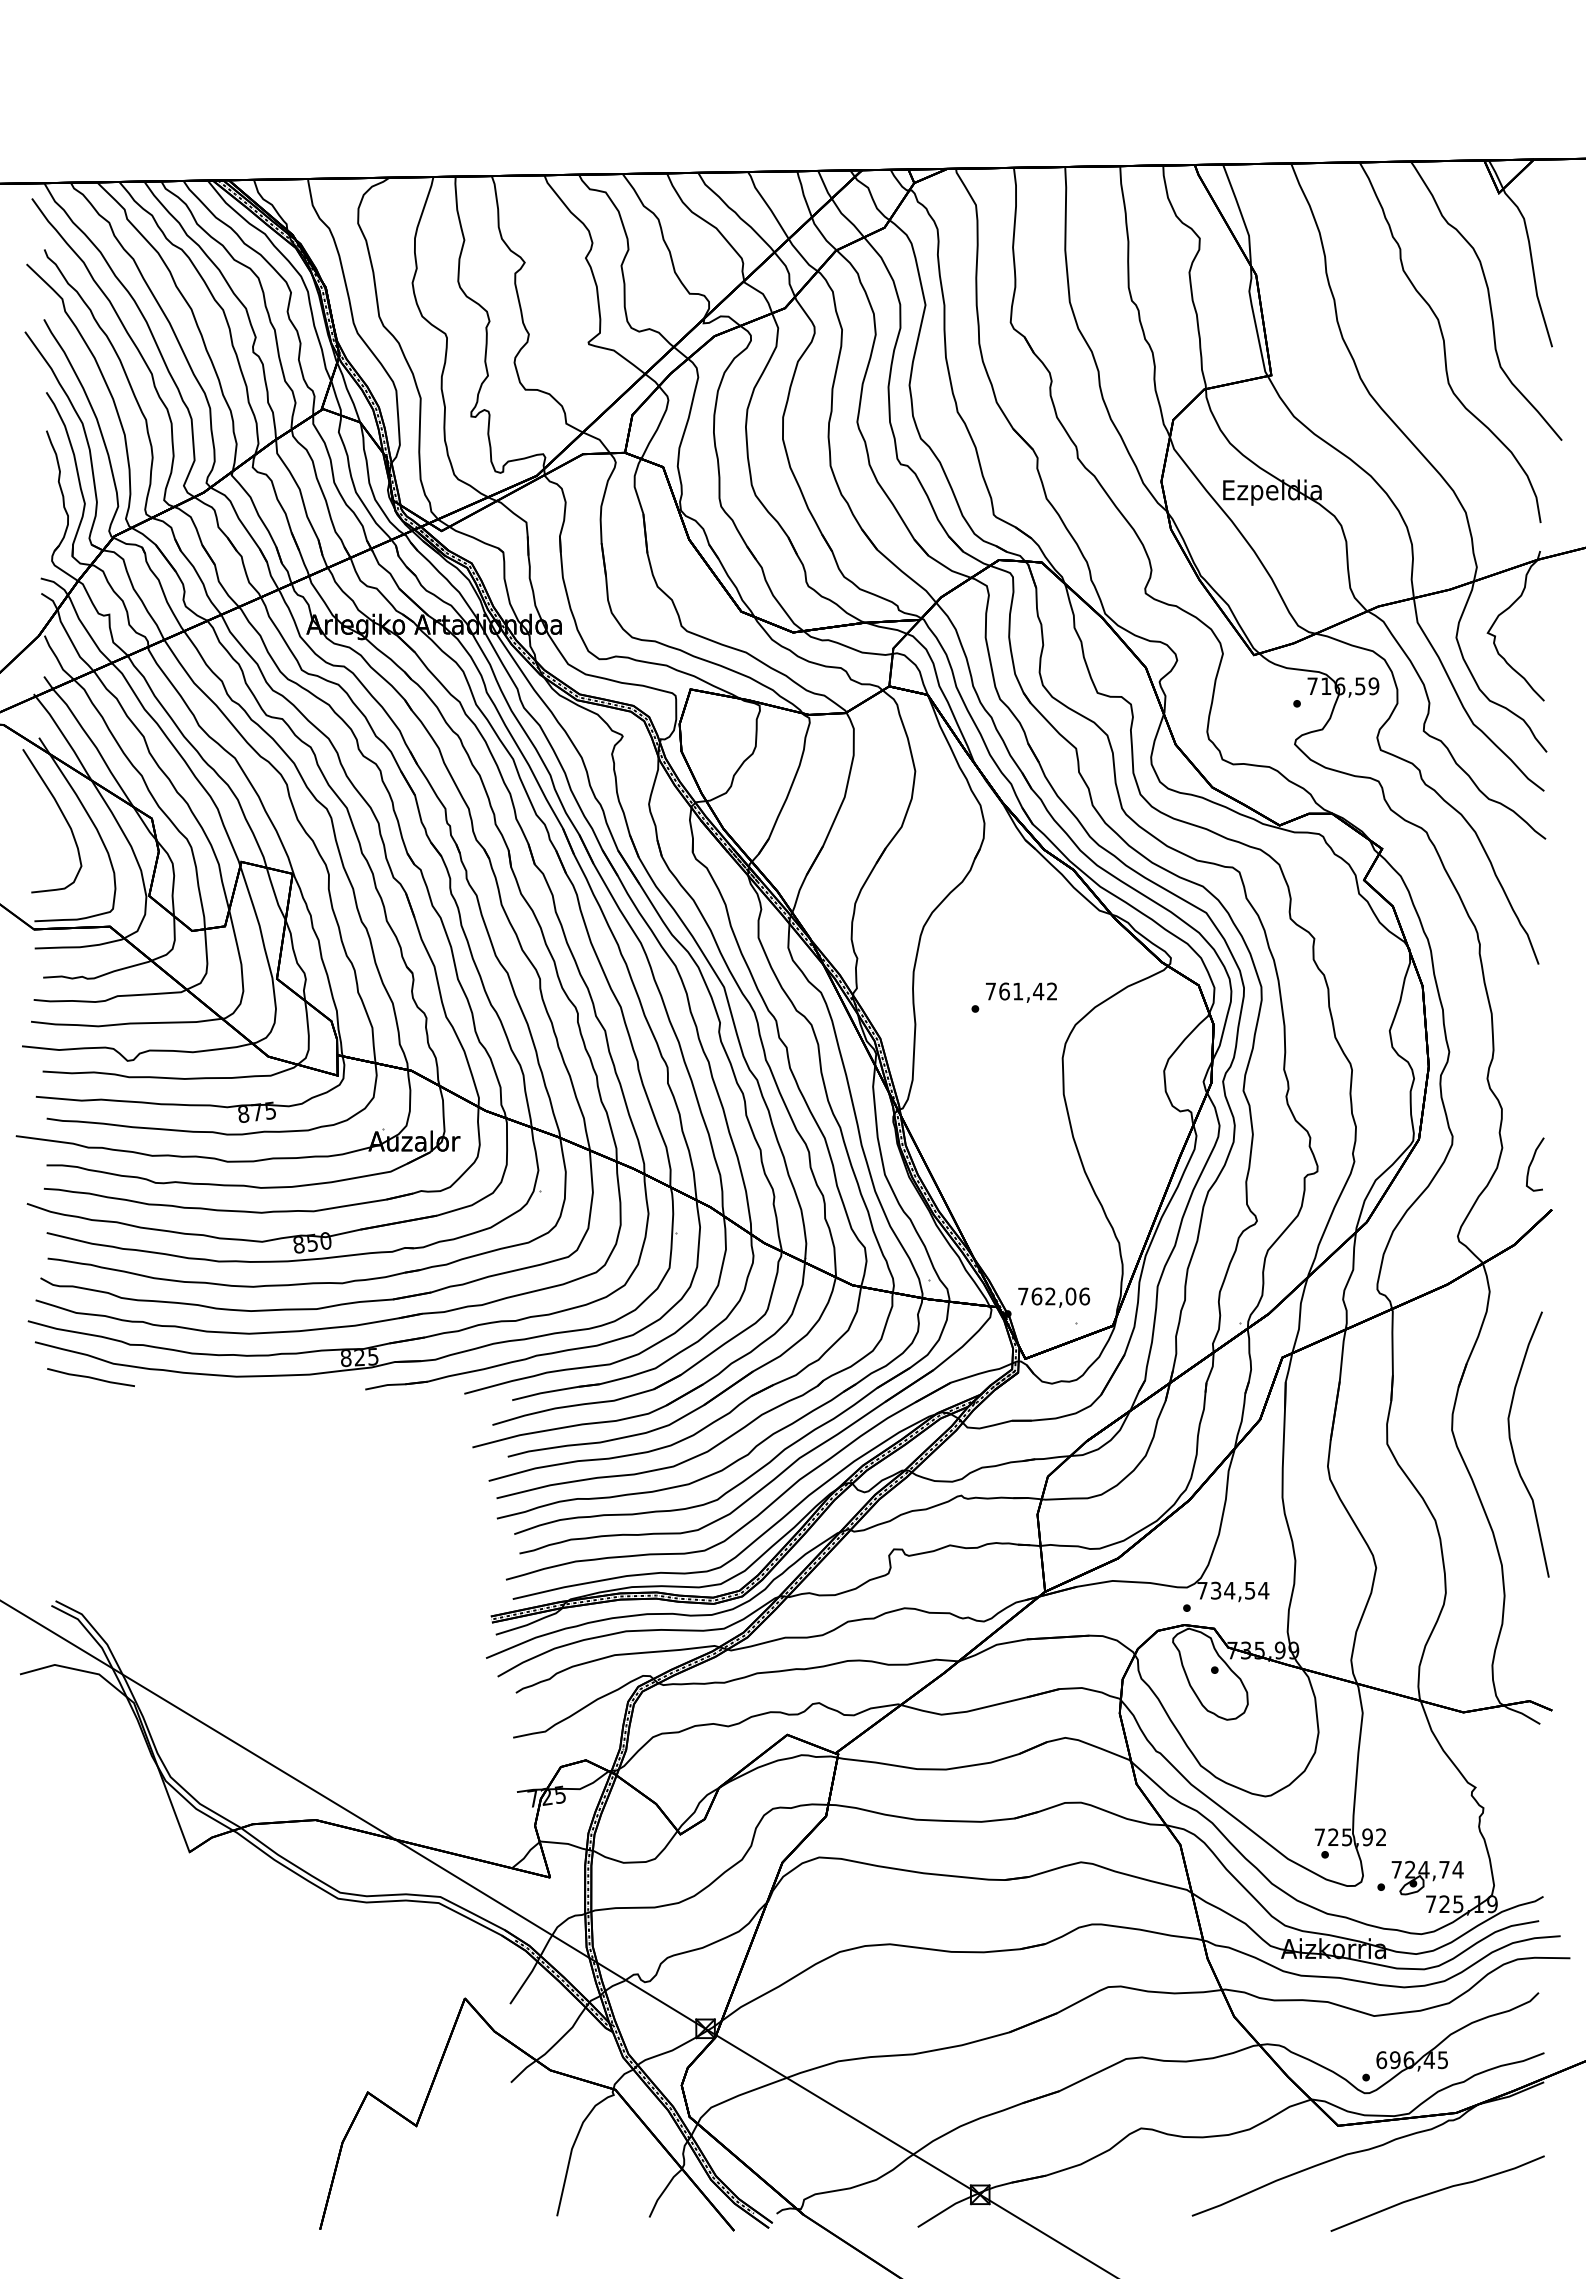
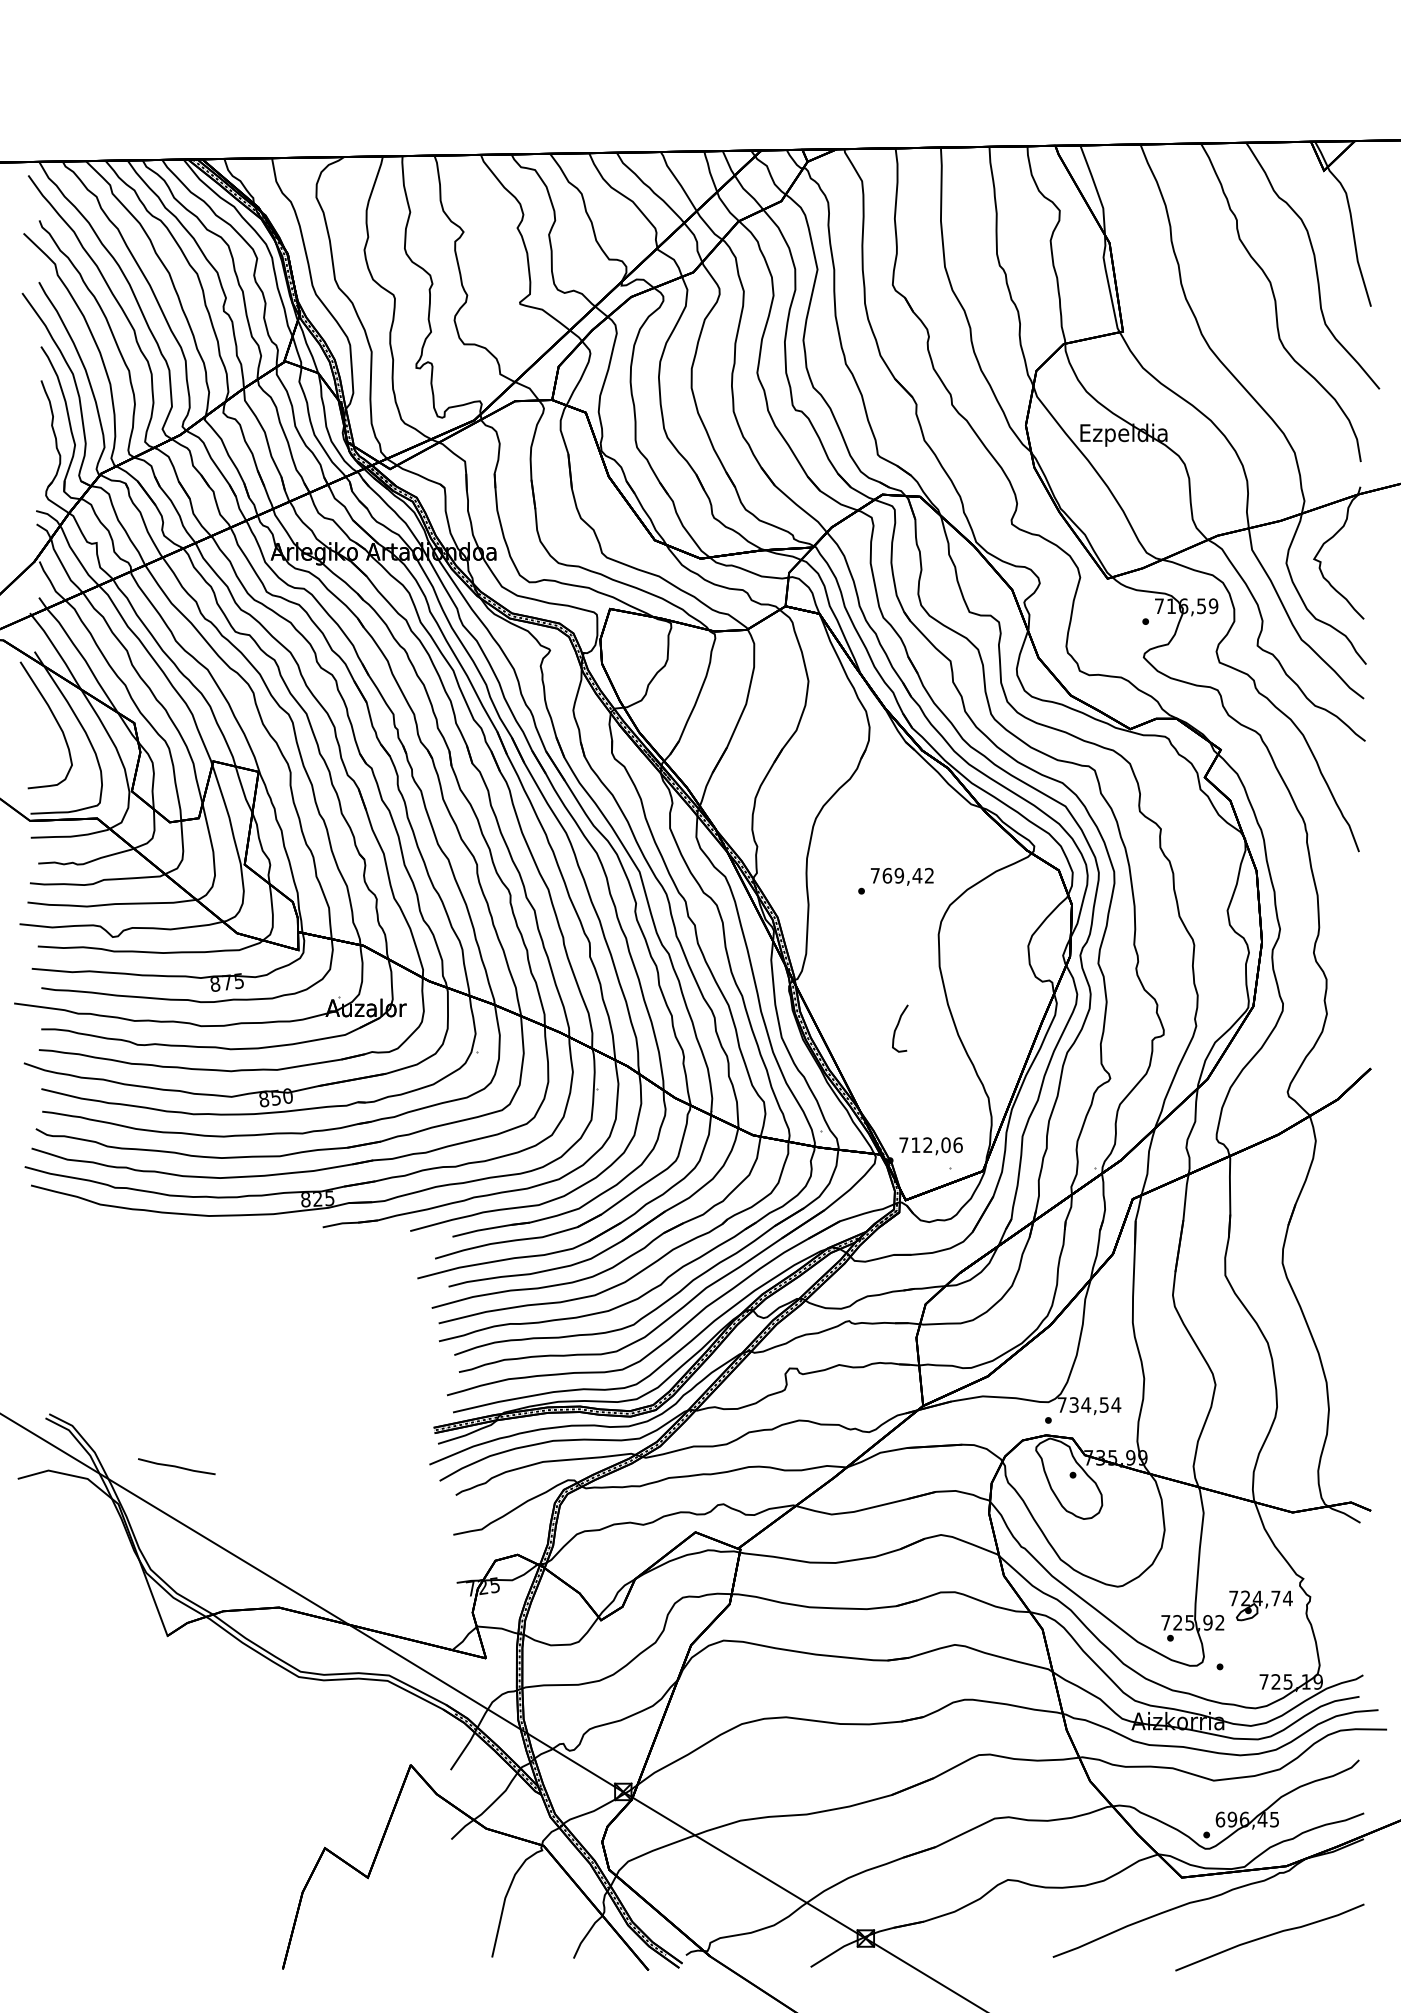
text: (1017, 991) -> (898, 875), 761,42 -> 769,42
curve: (1532, 1162) -> (897, 1026), moved
text: (1036, 1296) -> (915, 1145), 762,06 -> 712,06
line: (90, 1377) -> (176, 1466), moved
curve: (1513, 1448) -> (1336, 1279), removed
part: (1427, 1877) -> (1260, 1605), moved

